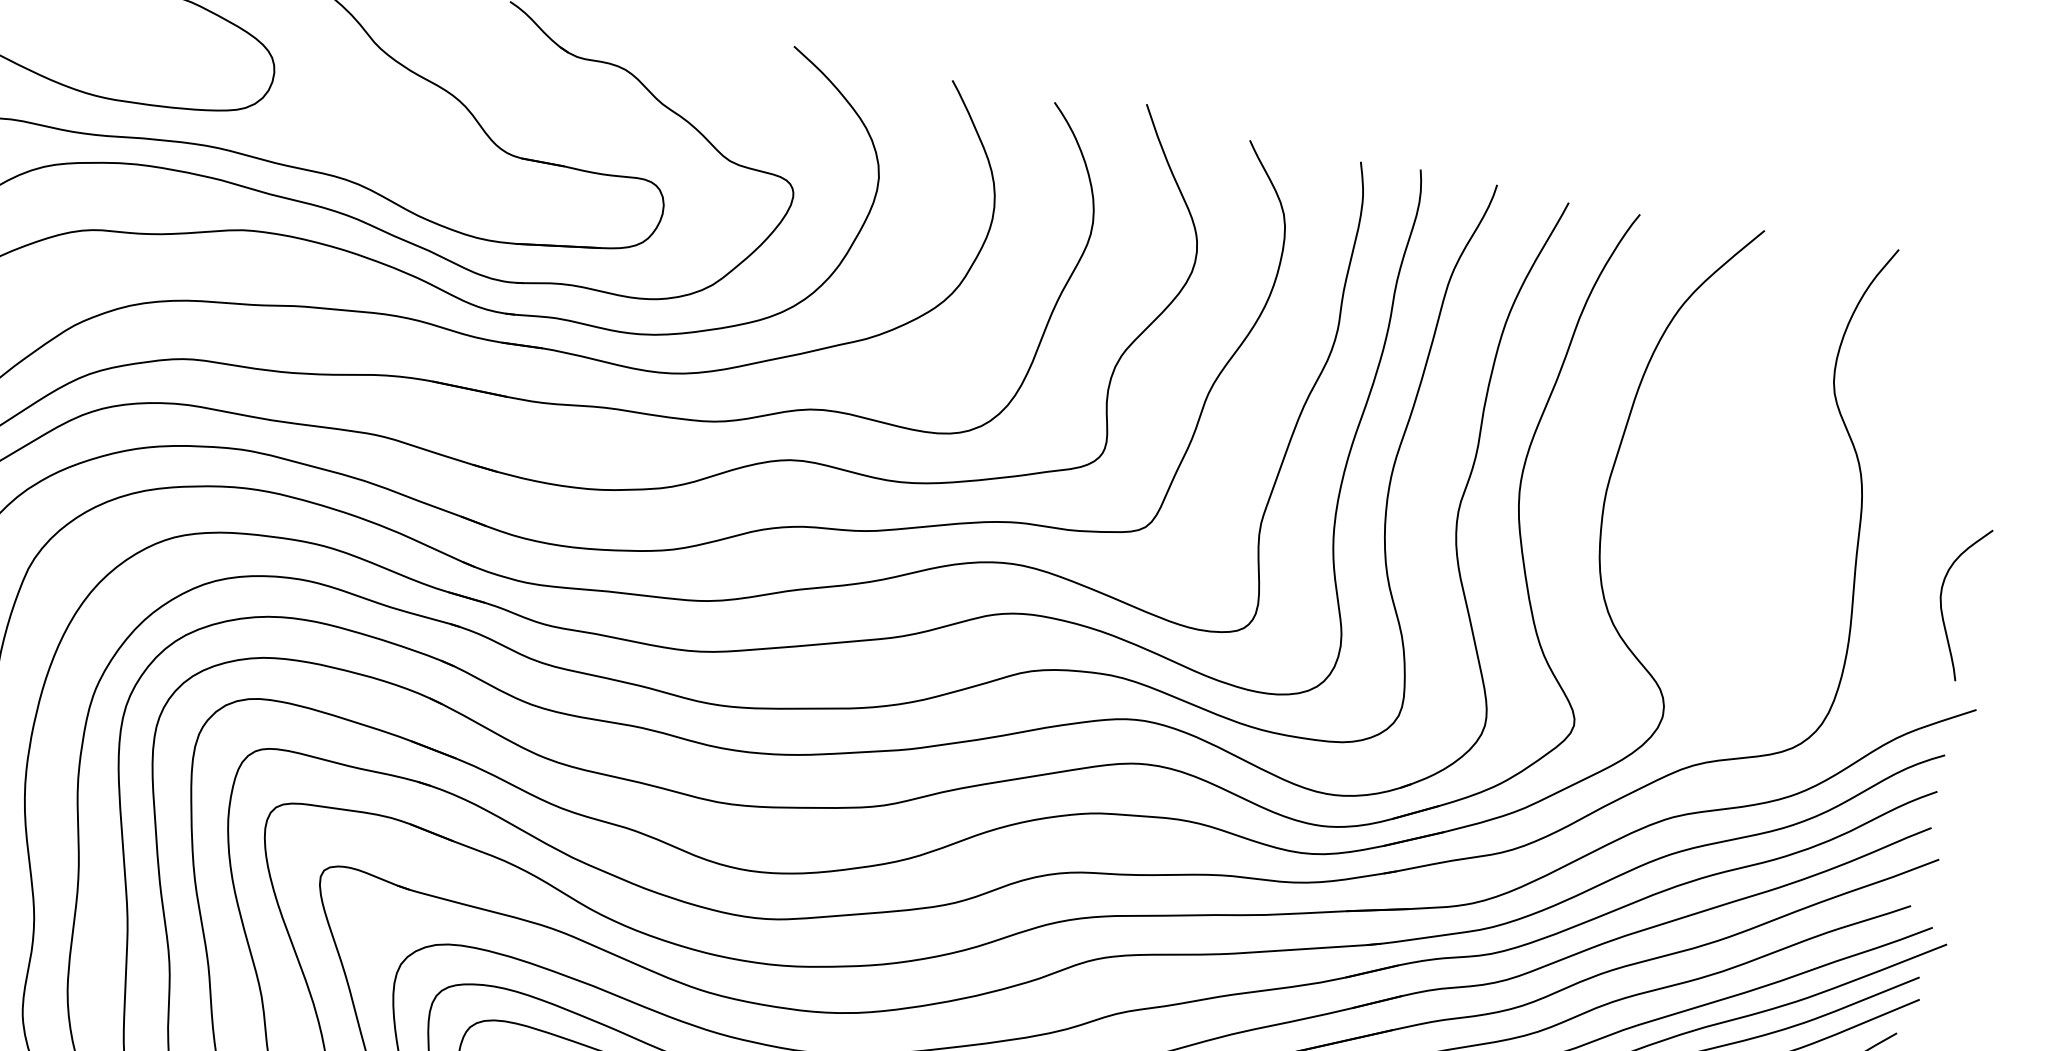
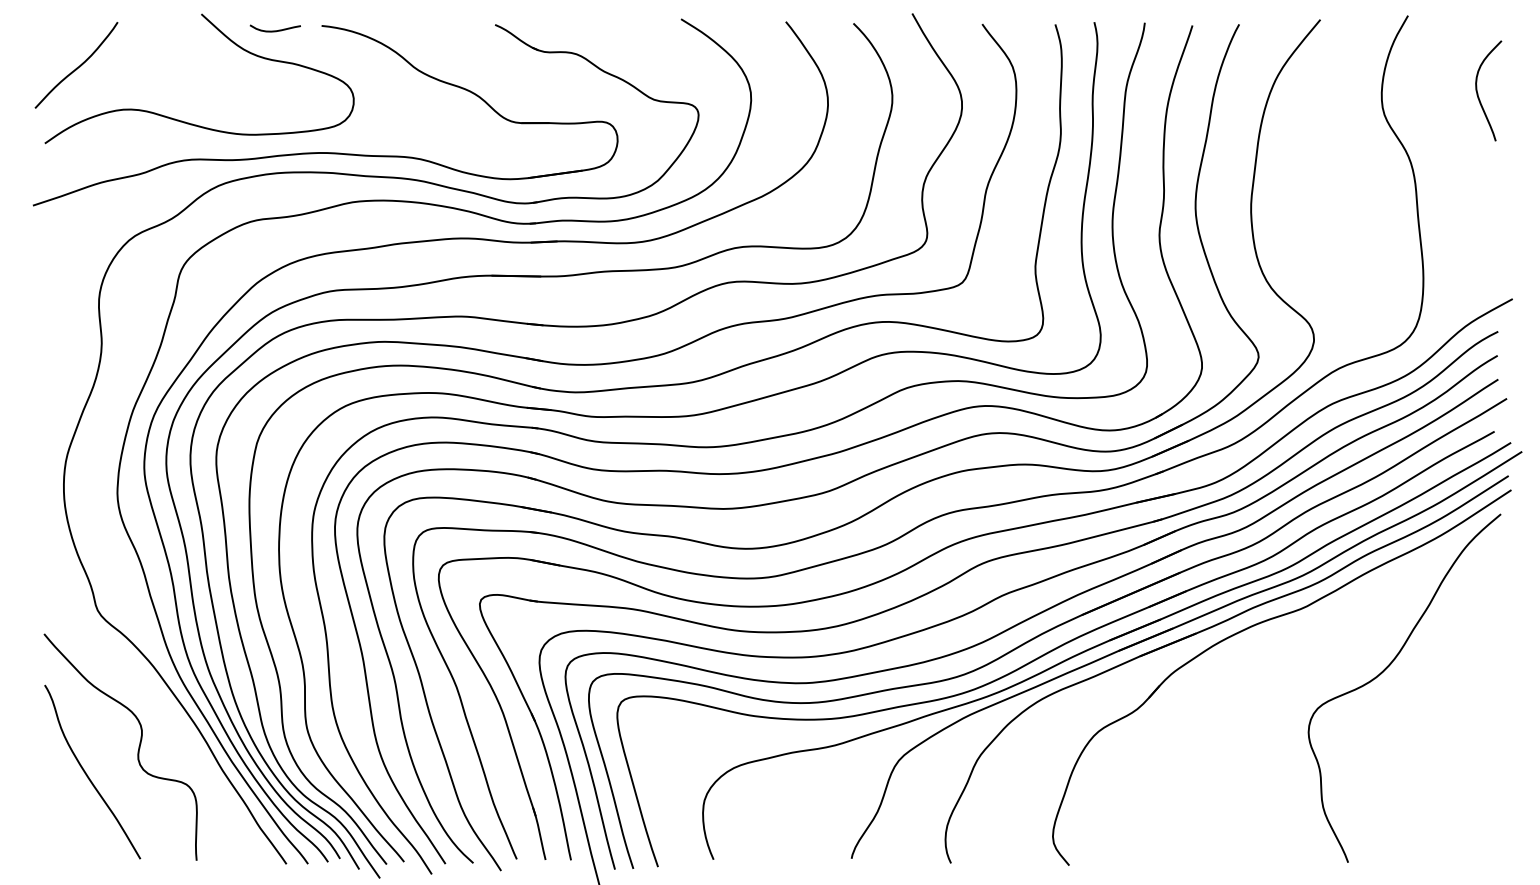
curve: (1942, 603) -> (1478, 93), moved

